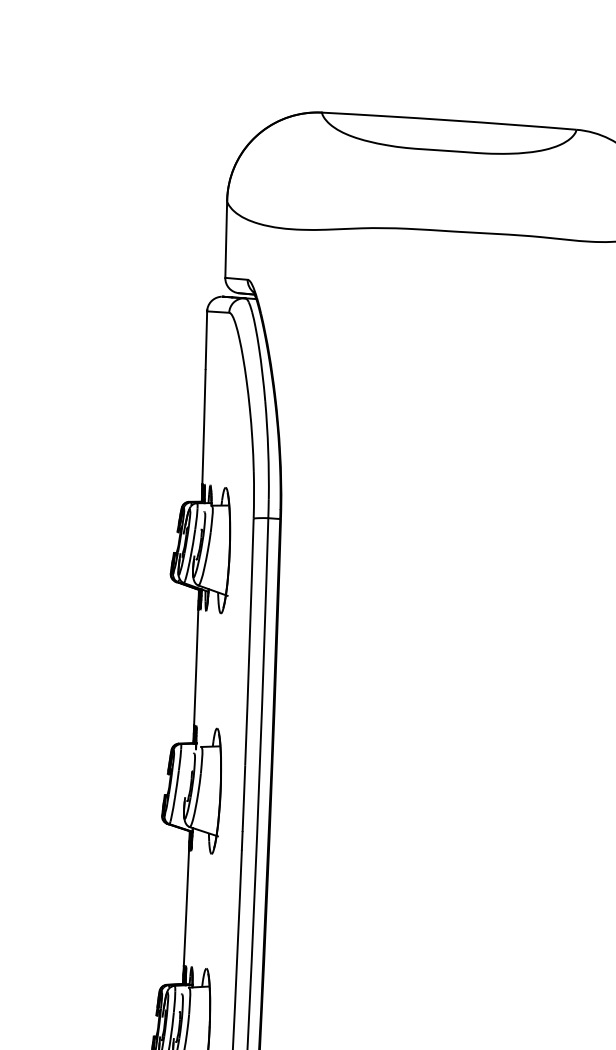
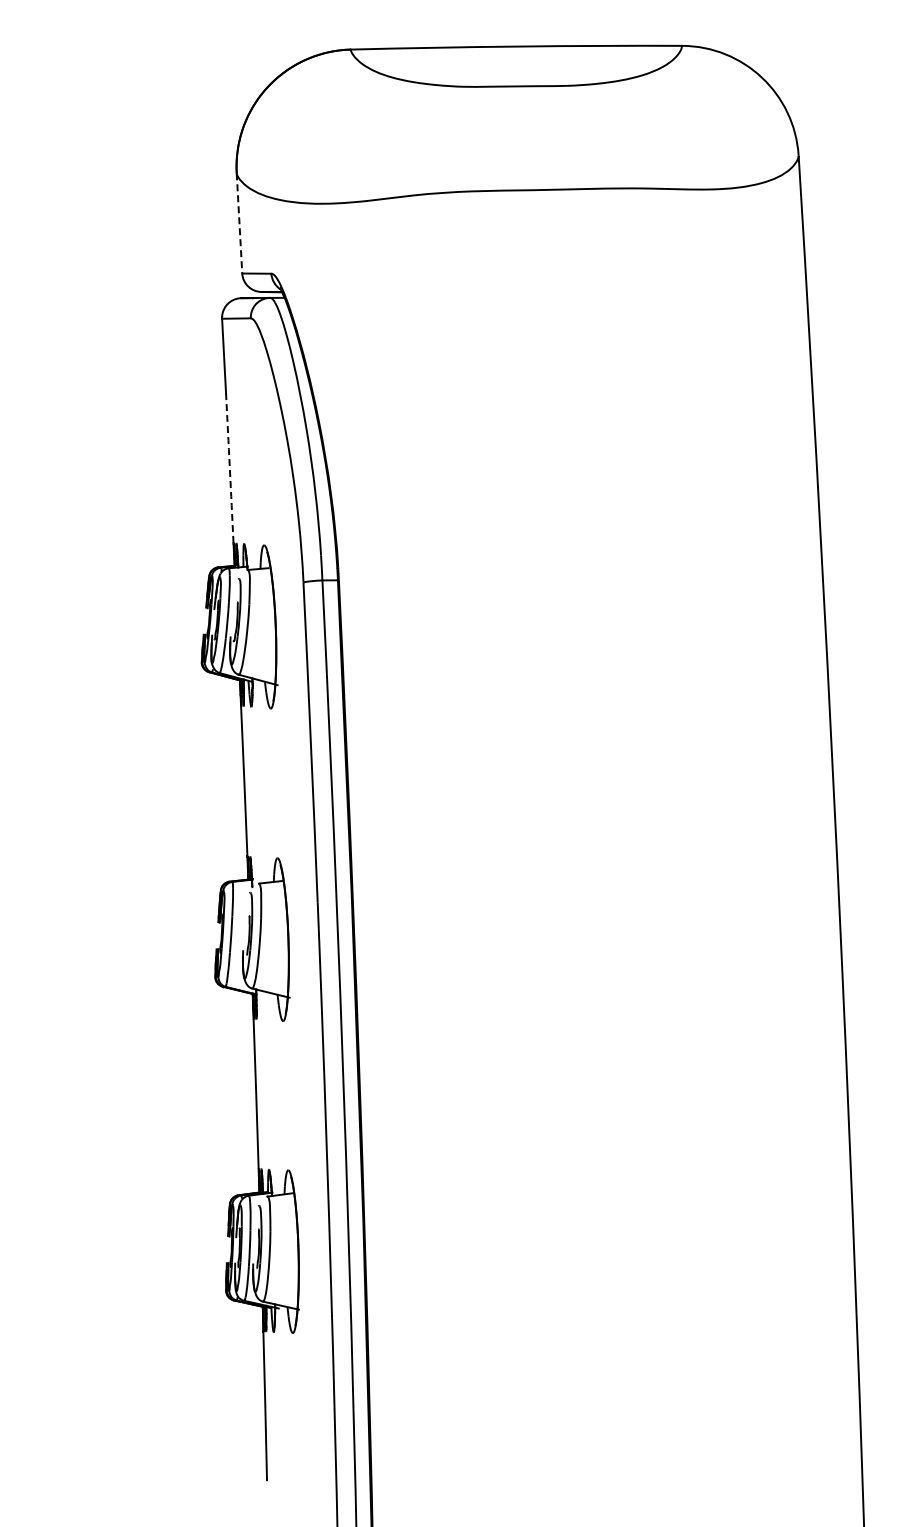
line: (226, 239) -> (239, 223), solid -> dashed
arc: (203, 426) -> (229, 468), solid -> dashed

